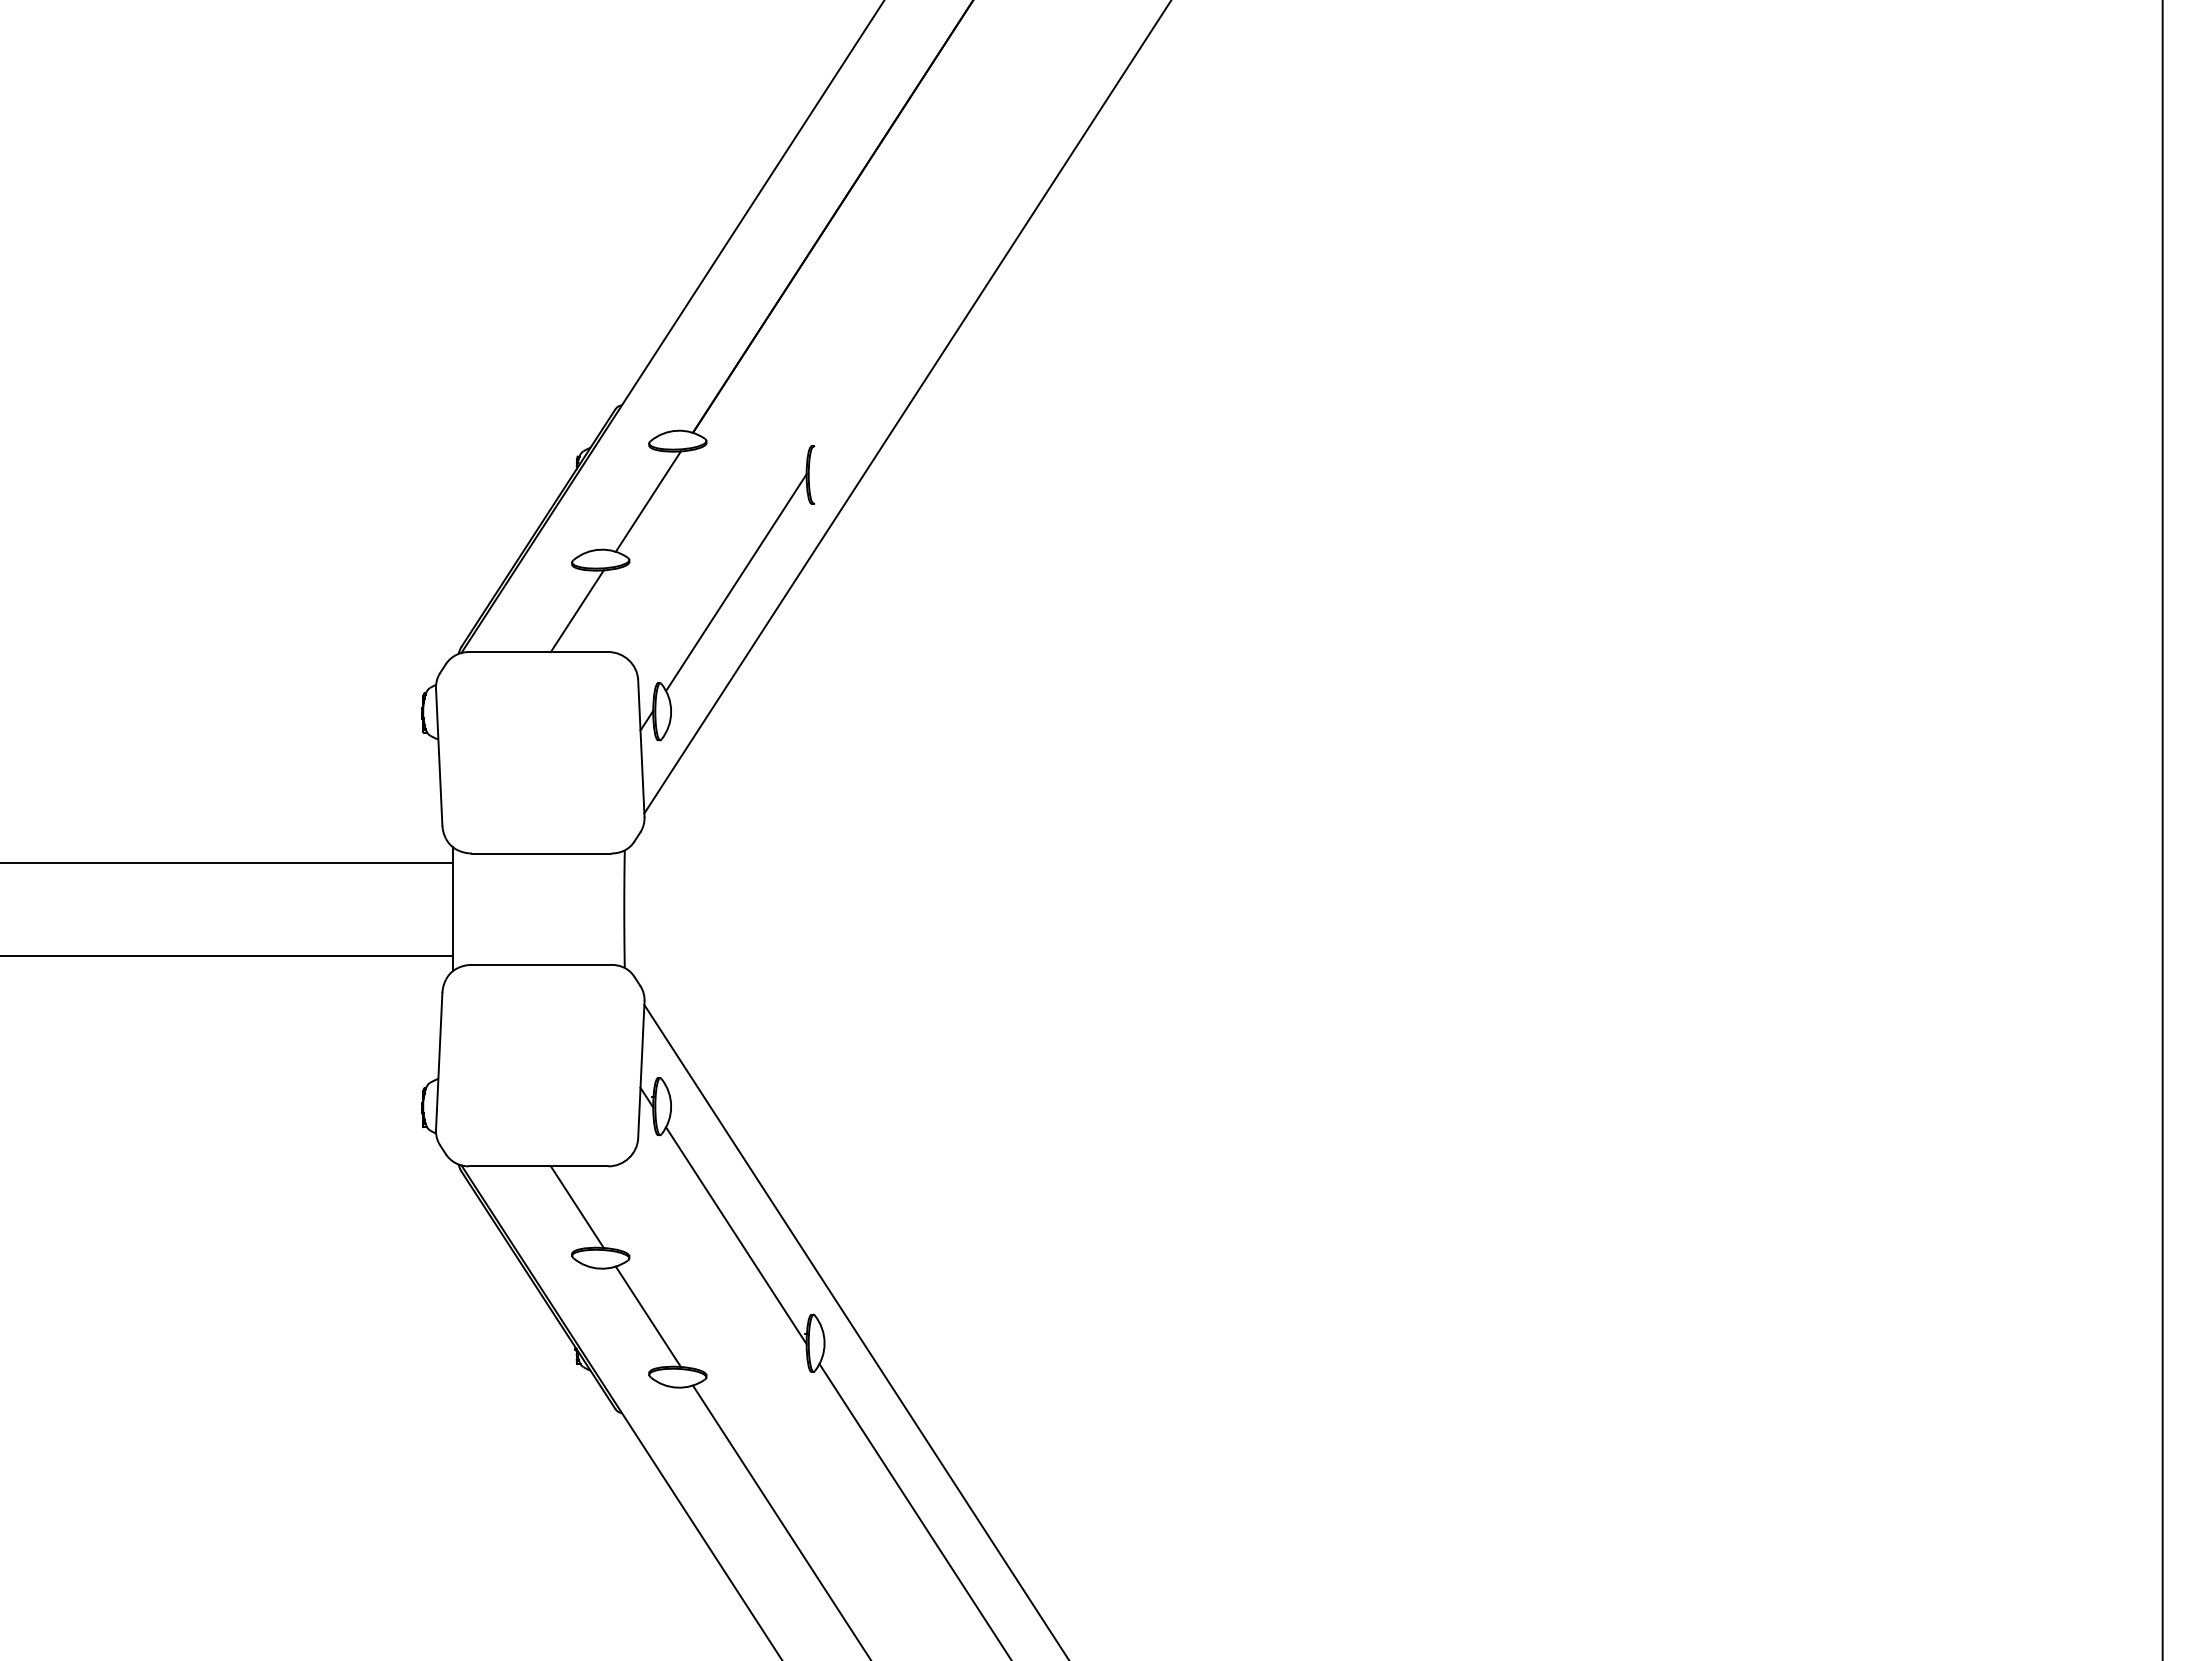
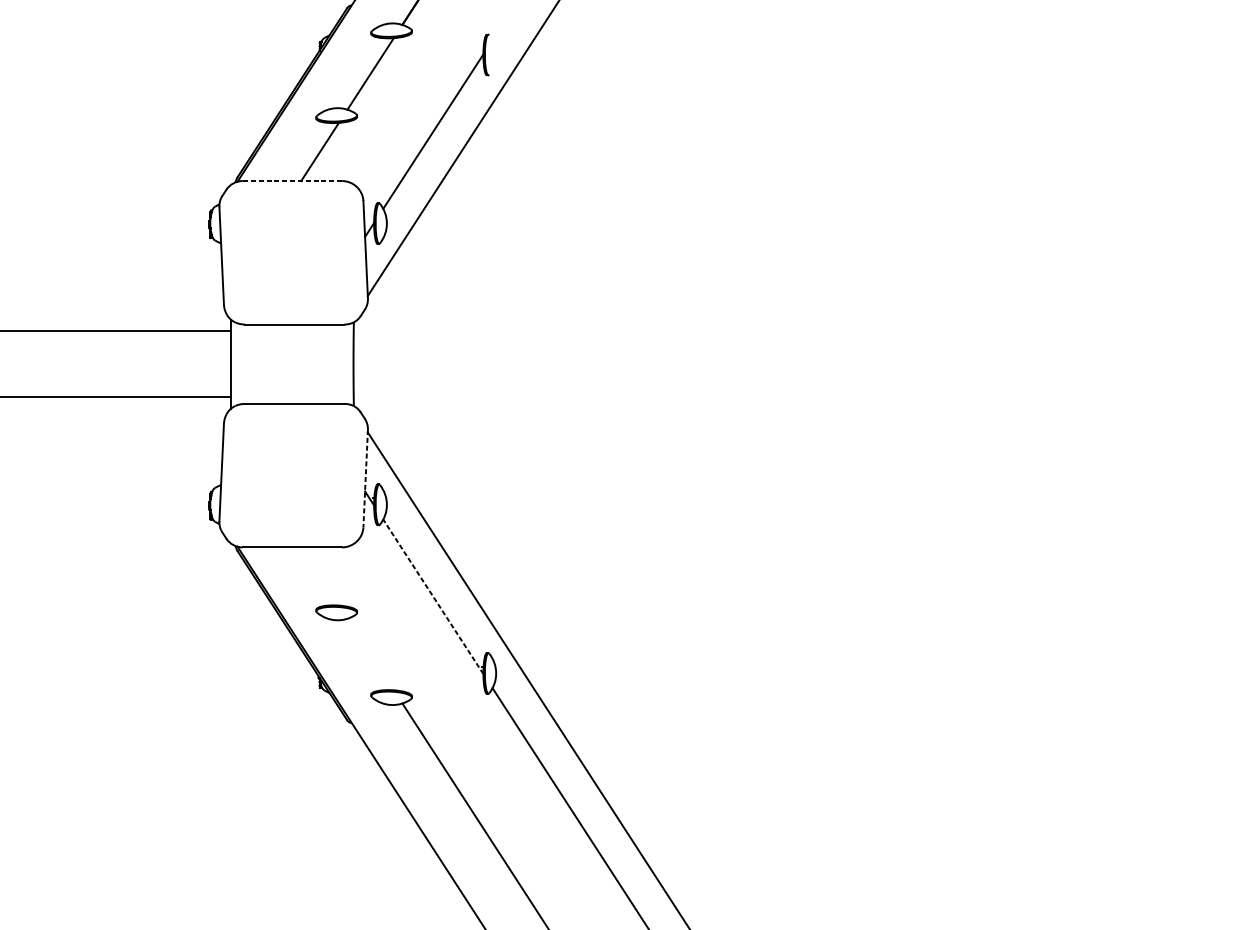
line: (538, 652) -> (292, 181), solid -> dashed
line: (641, 1070) -> (365, 479), solid -> dashed
line: (576, 1207) -> (319, 576), removed
line: (736, 1235) -> (433, 596), solid -> dashed
line: (647, 1316) -> (370, 654), removed

